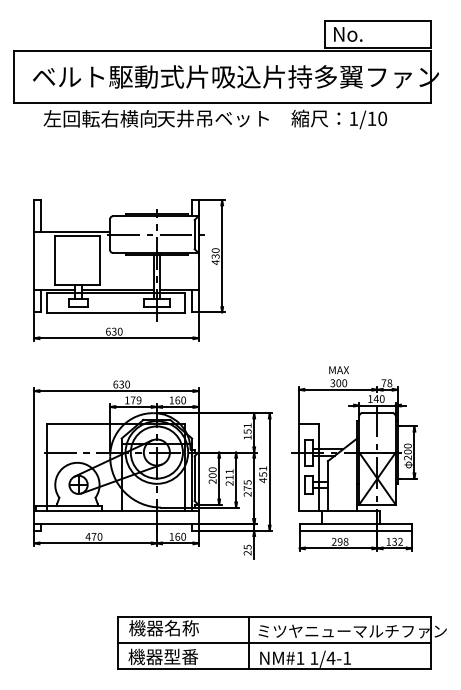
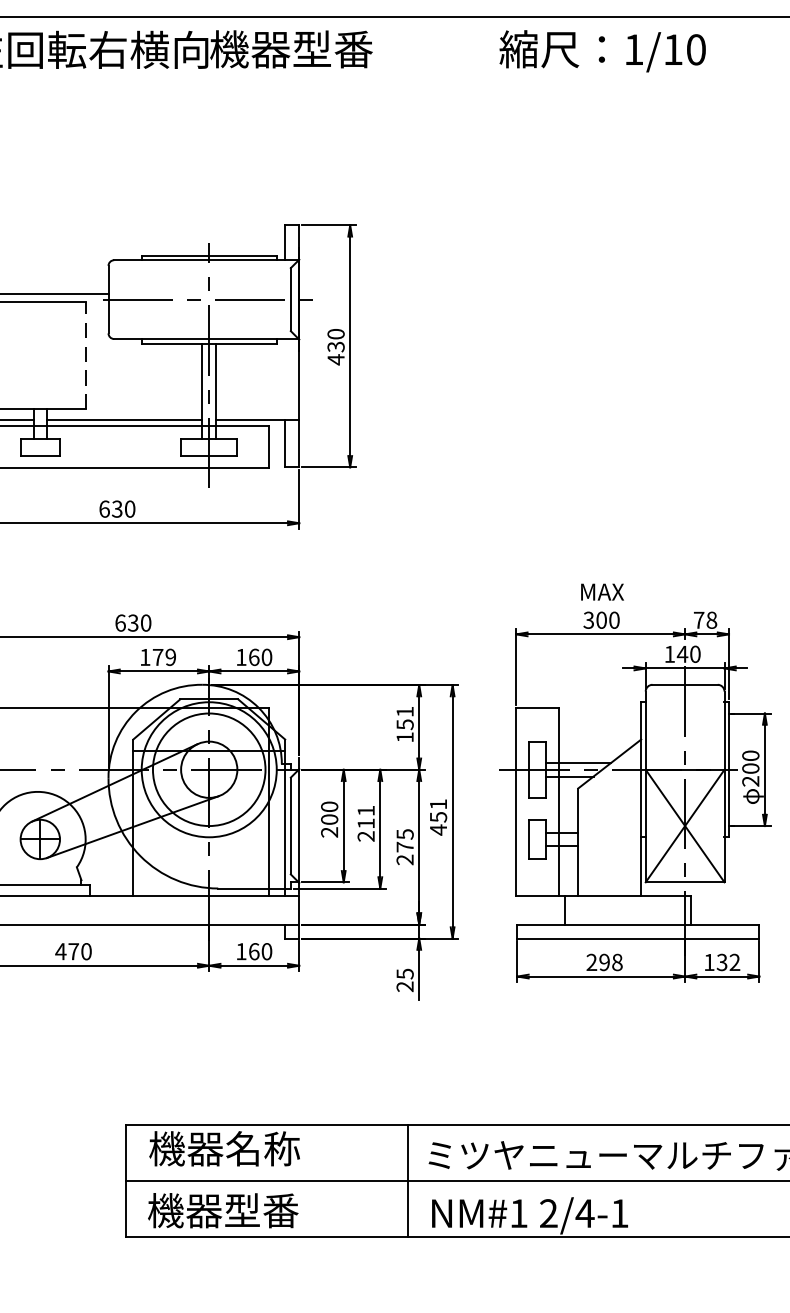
text: (212, 118) -> (329, 49), 天井吊ベット -> 機器型番
line: (99, 260) -> (85, 355), solid -> dashed
text: (314, 657) -> (549, 1211), 1/4-1 -> 2/4-1

